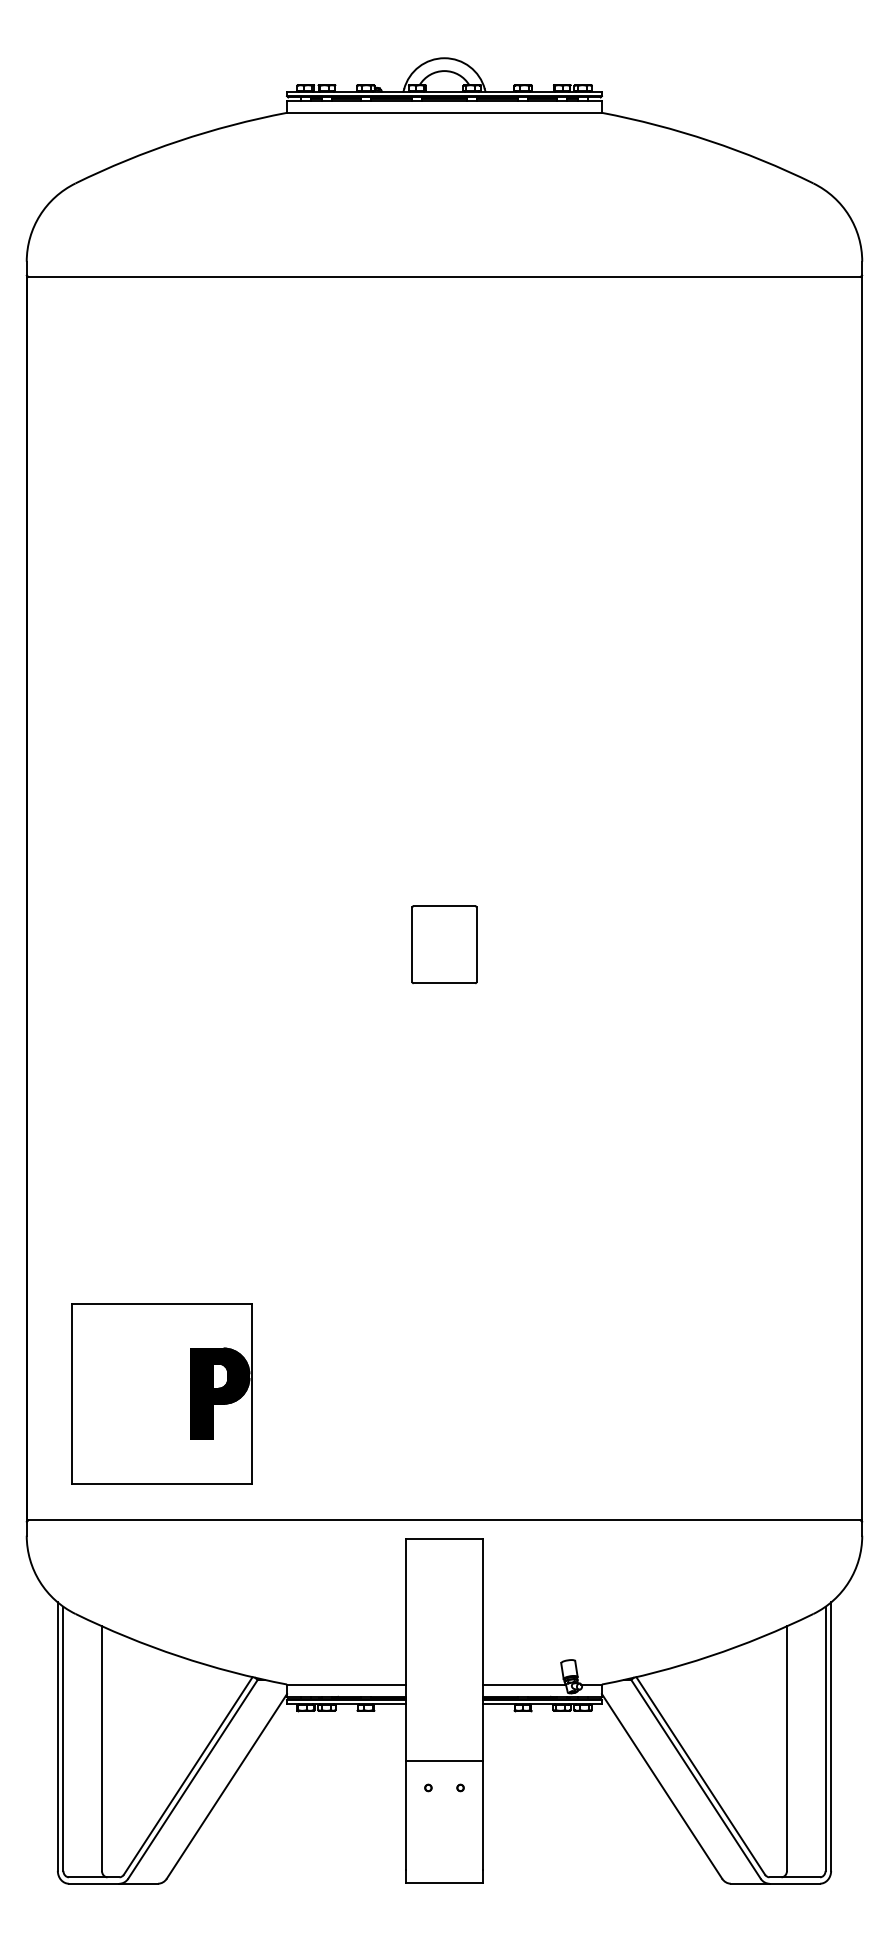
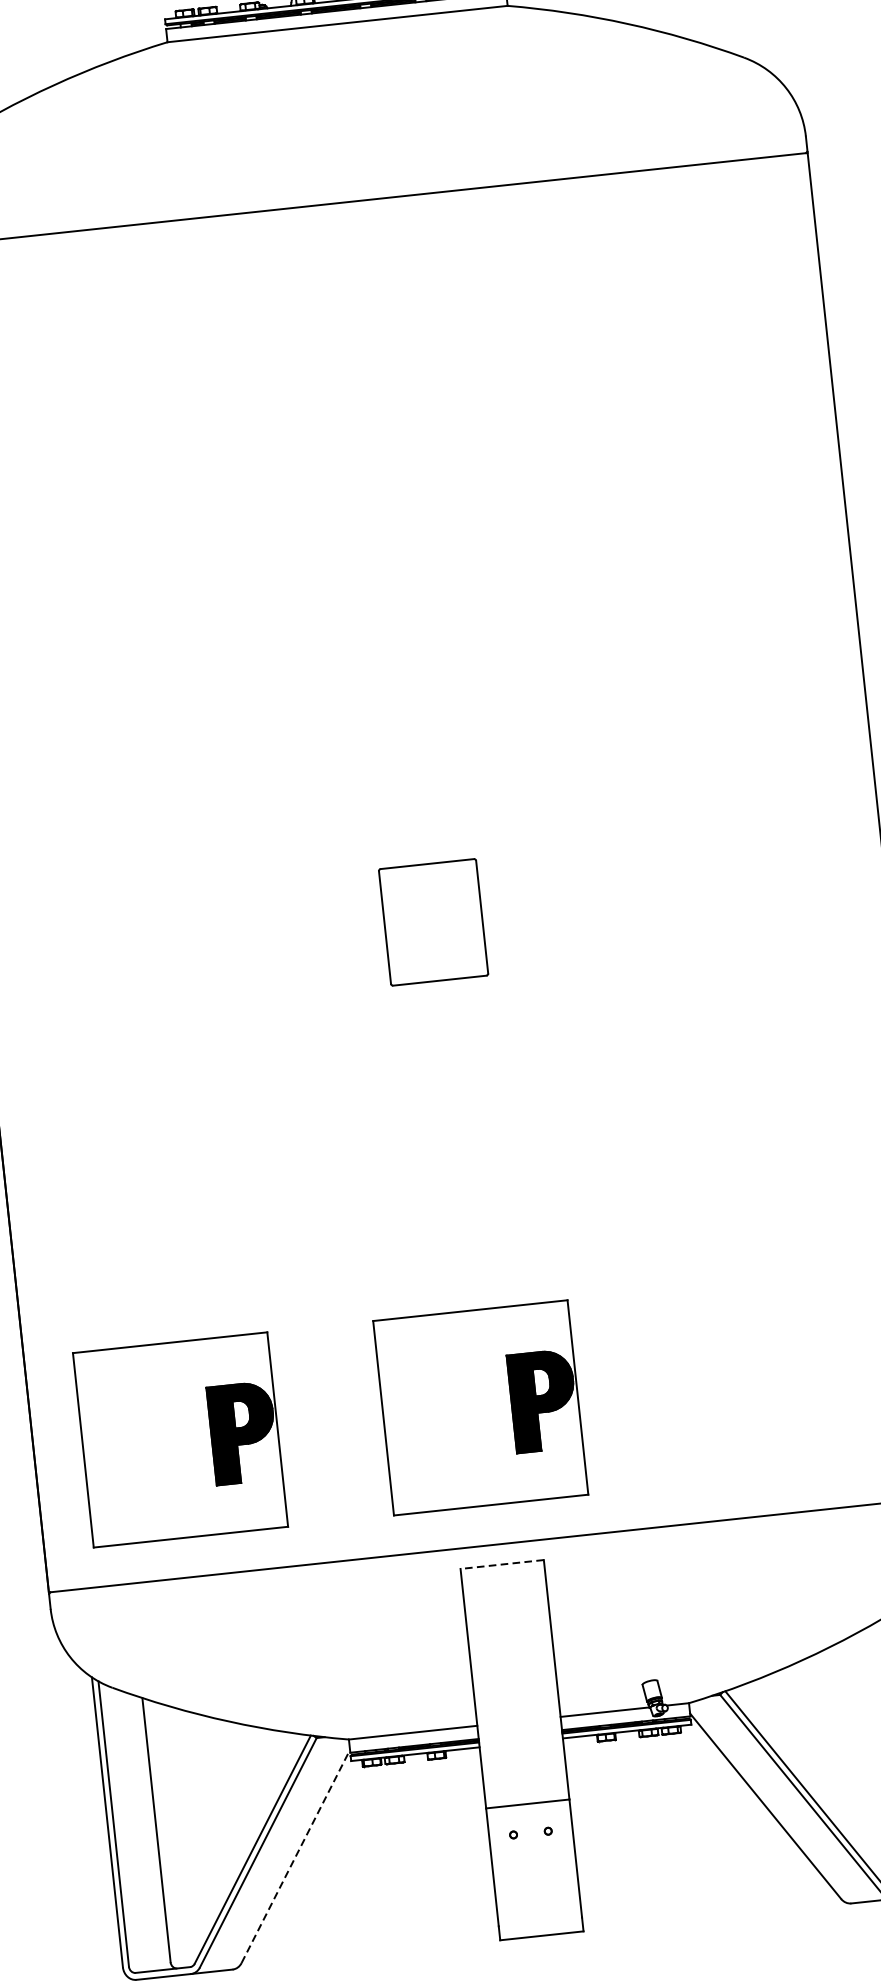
part: (444, 944) -> (433, 922), size x1.4
part: (439, 1393) -> (479, 1407), added
line: (444, 1539) -> (502, 1564), solid -> dashed
line: (227, 1785) -> (296, 1855), solid -> dashed

